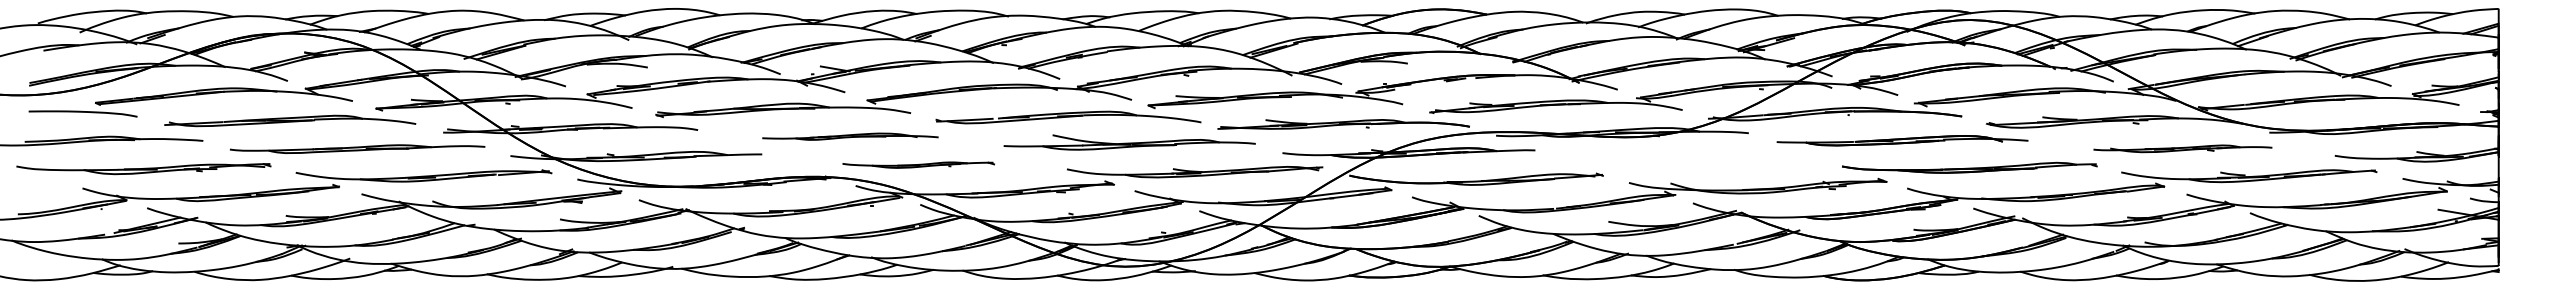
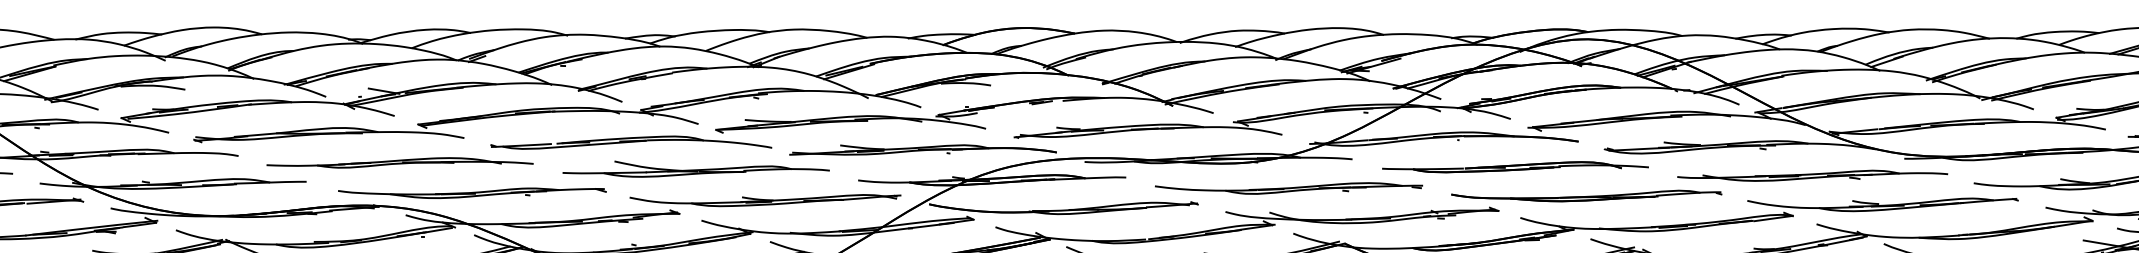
part: (850, 136) -> (400, 162), size x1.43
part: (2182, 148) -> (1812, 175), size x1.43
part: (1688, 160) -> (1288, 188), added
part: (918, 164) -> (472, 192), size x1.67

